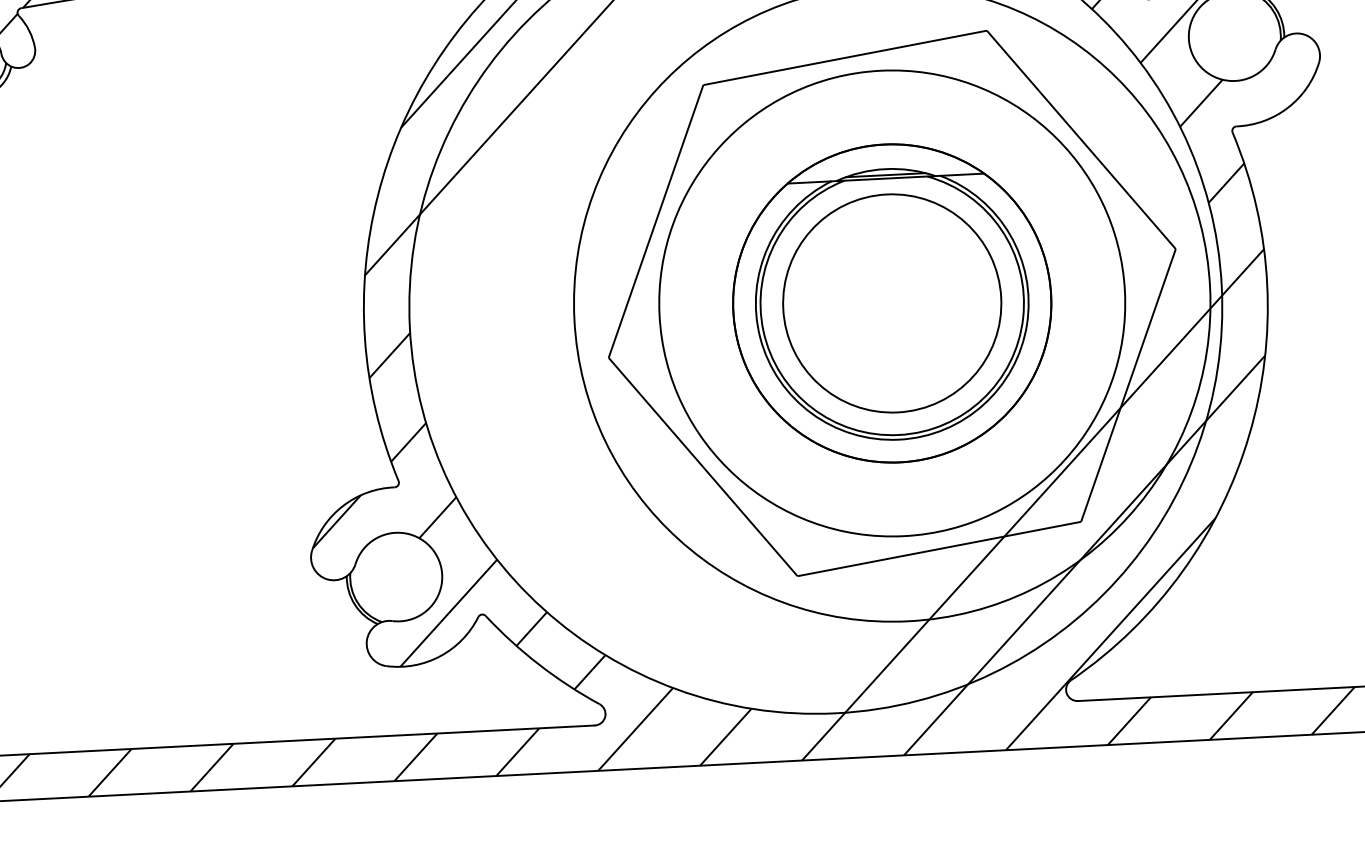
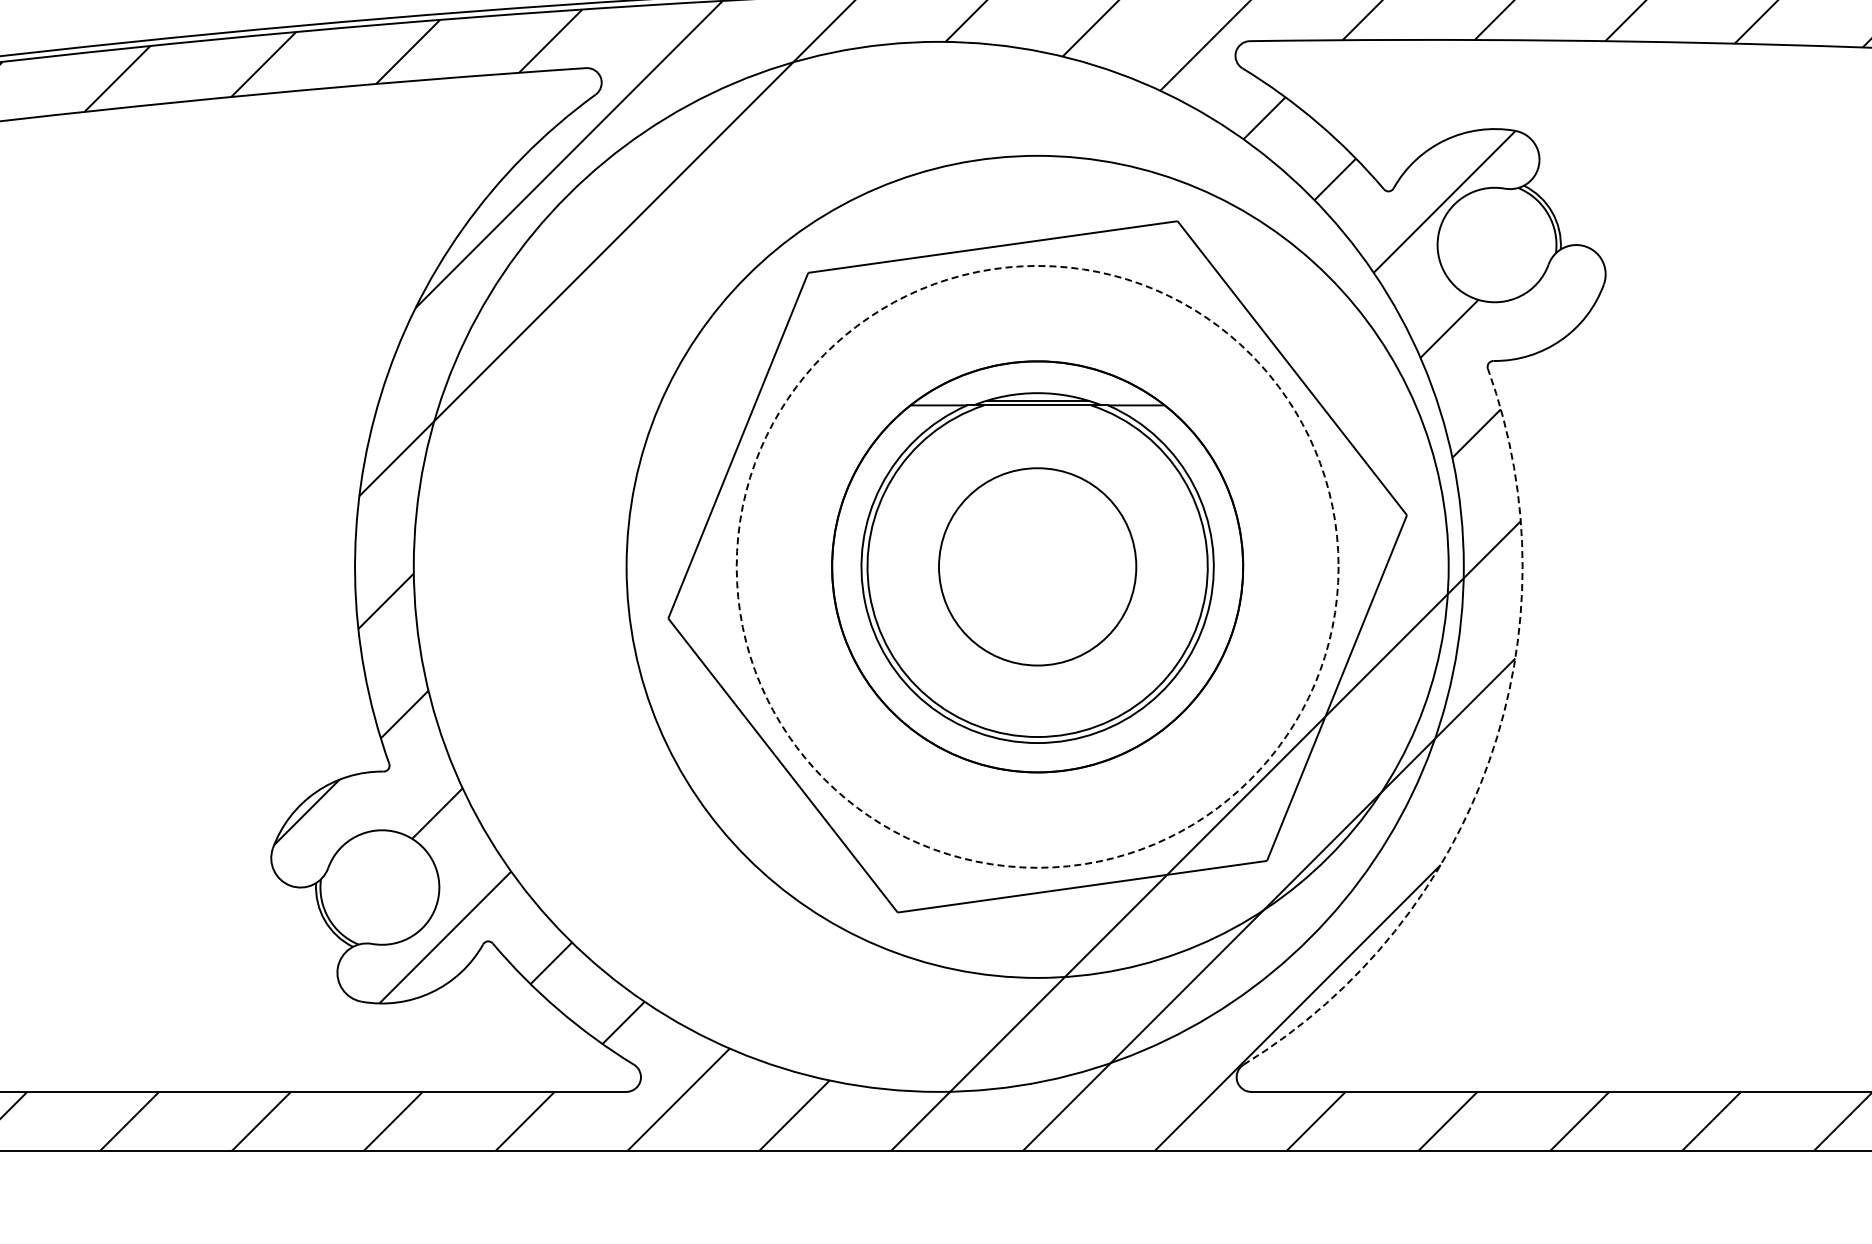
circle: (892, 303) -> (1037, 566), size x0.7
circle: (892, 303) -> (1037, 566), solid -> dashed
arc: (1249, 435) -> (1489, 760), solid -> dashed

